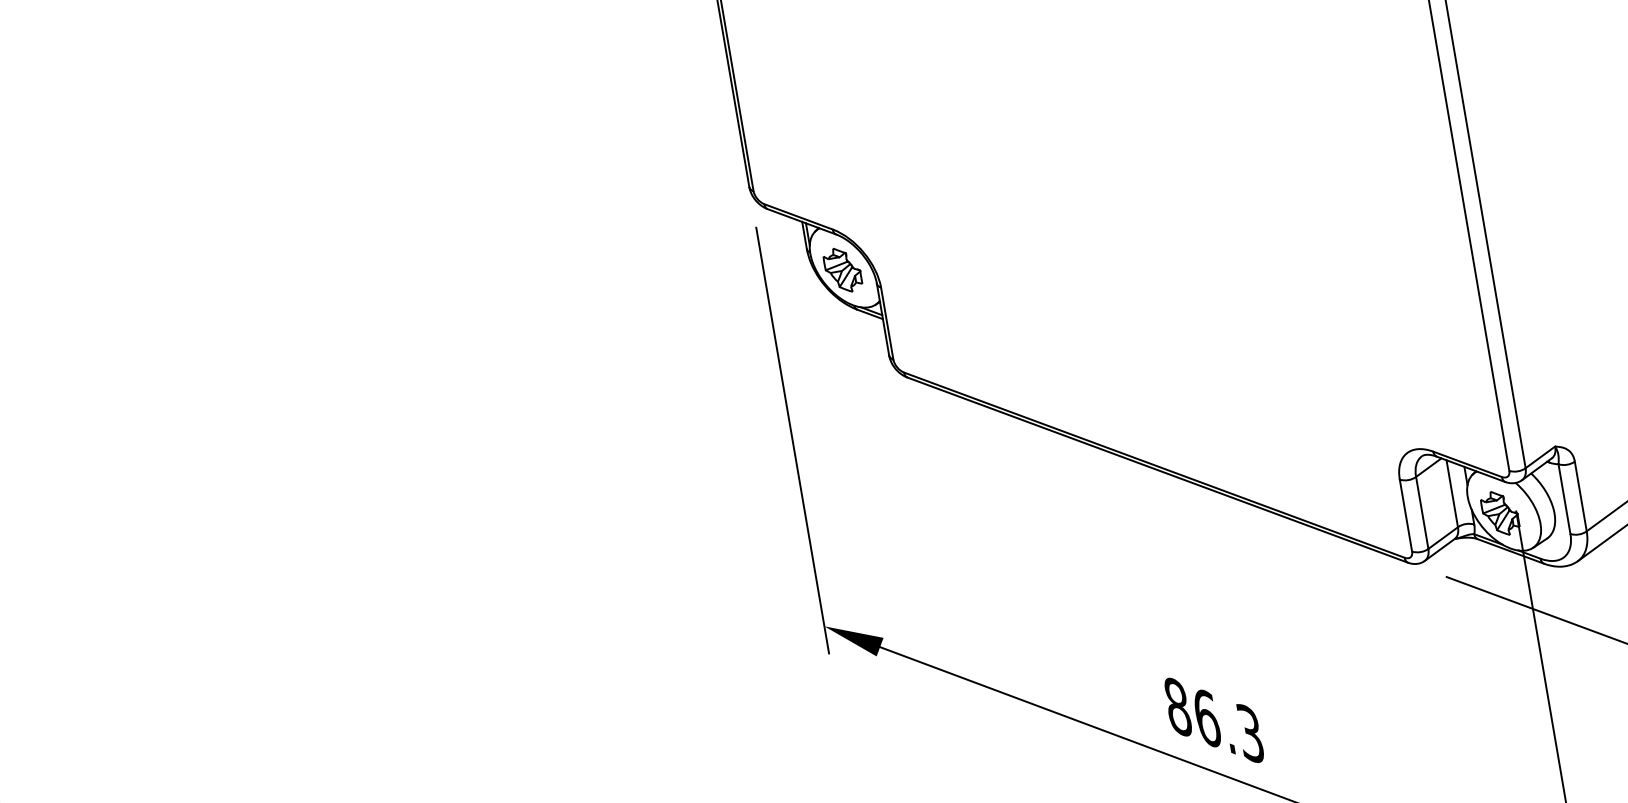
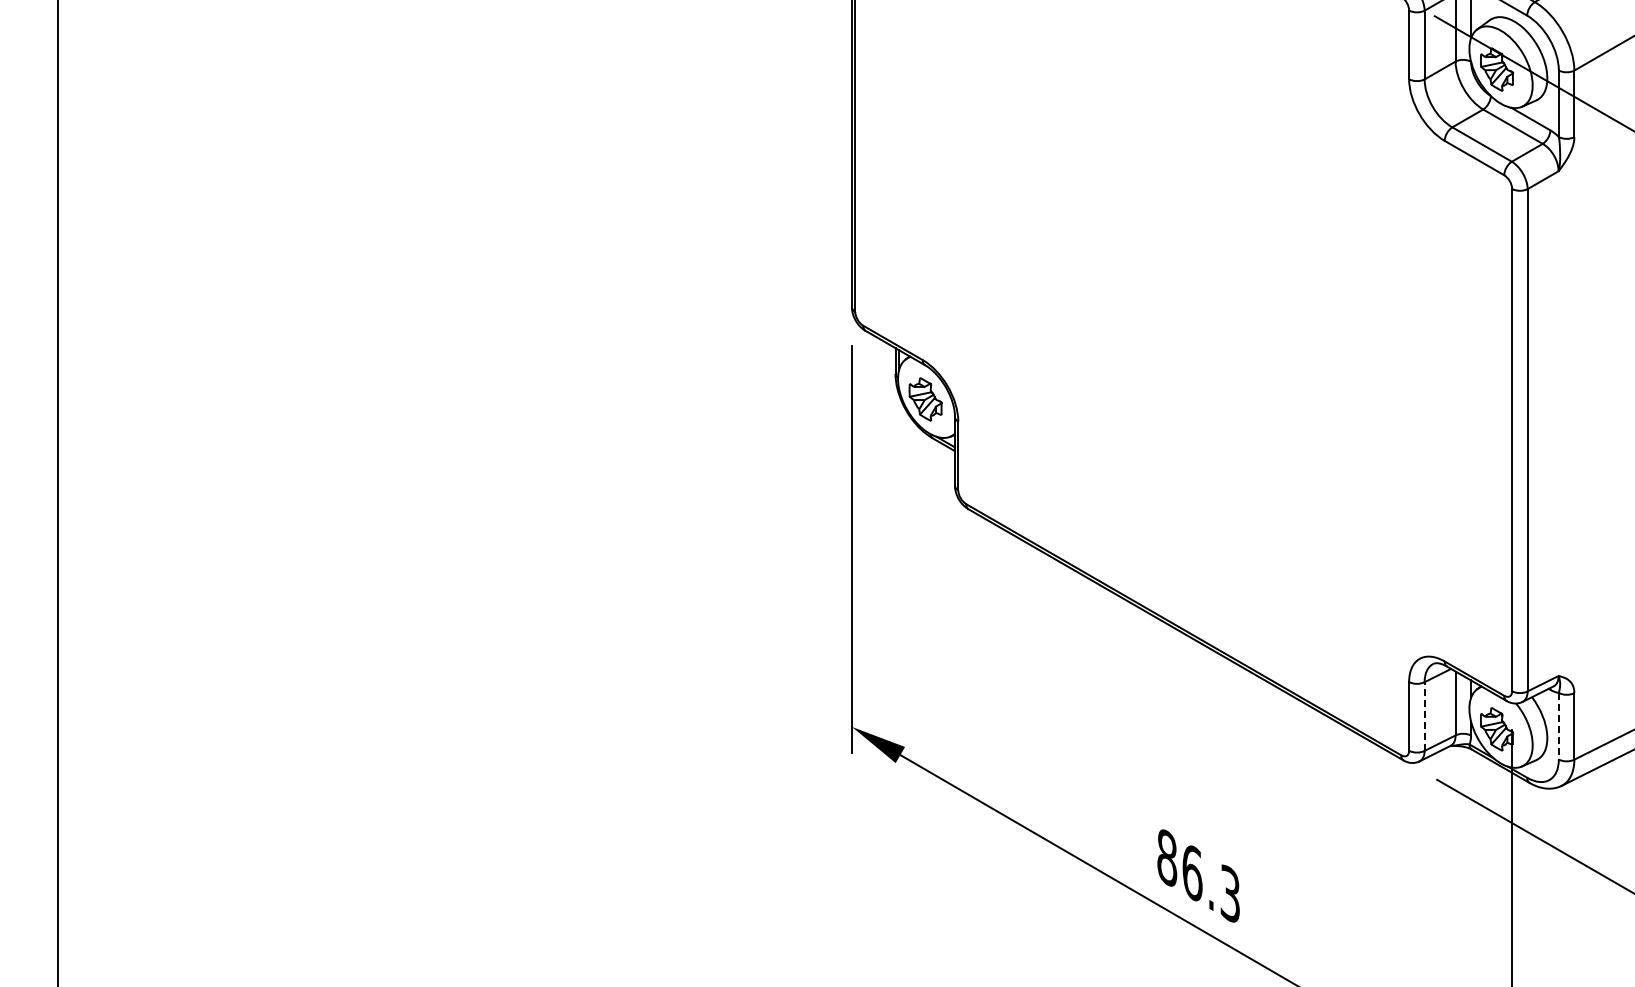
line: (1564, 499) -> (1558, 726), solid -> dashed
line: (1422, 512) -> (1424, 716), solid -> dashed

